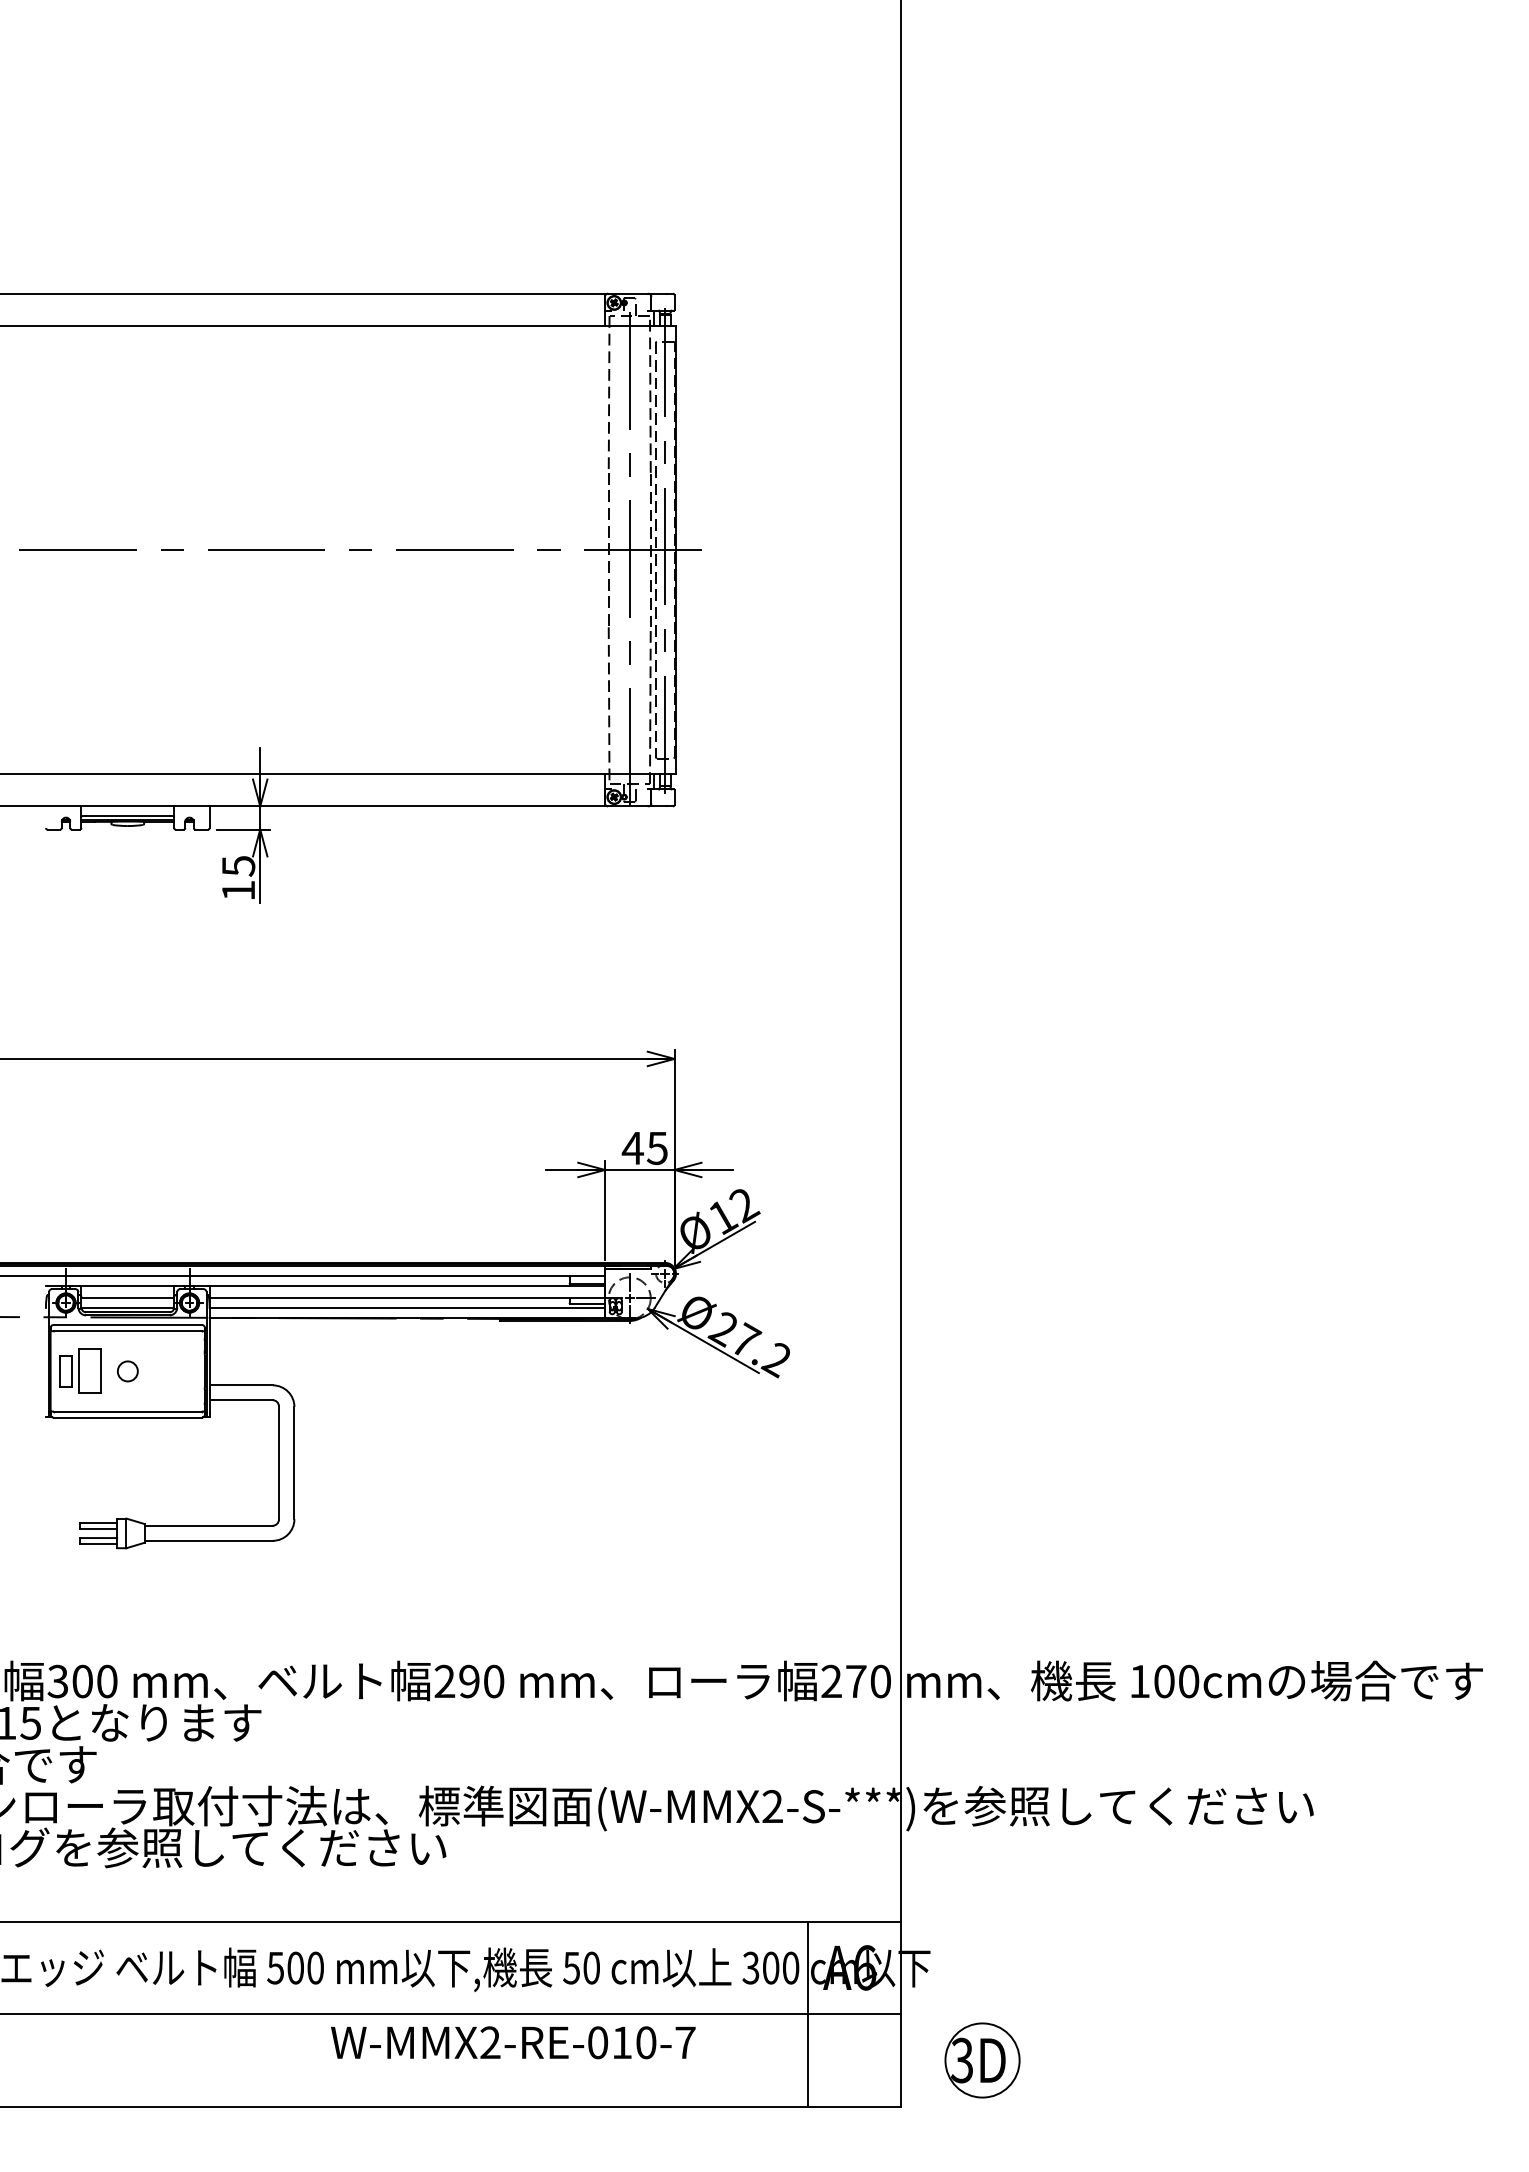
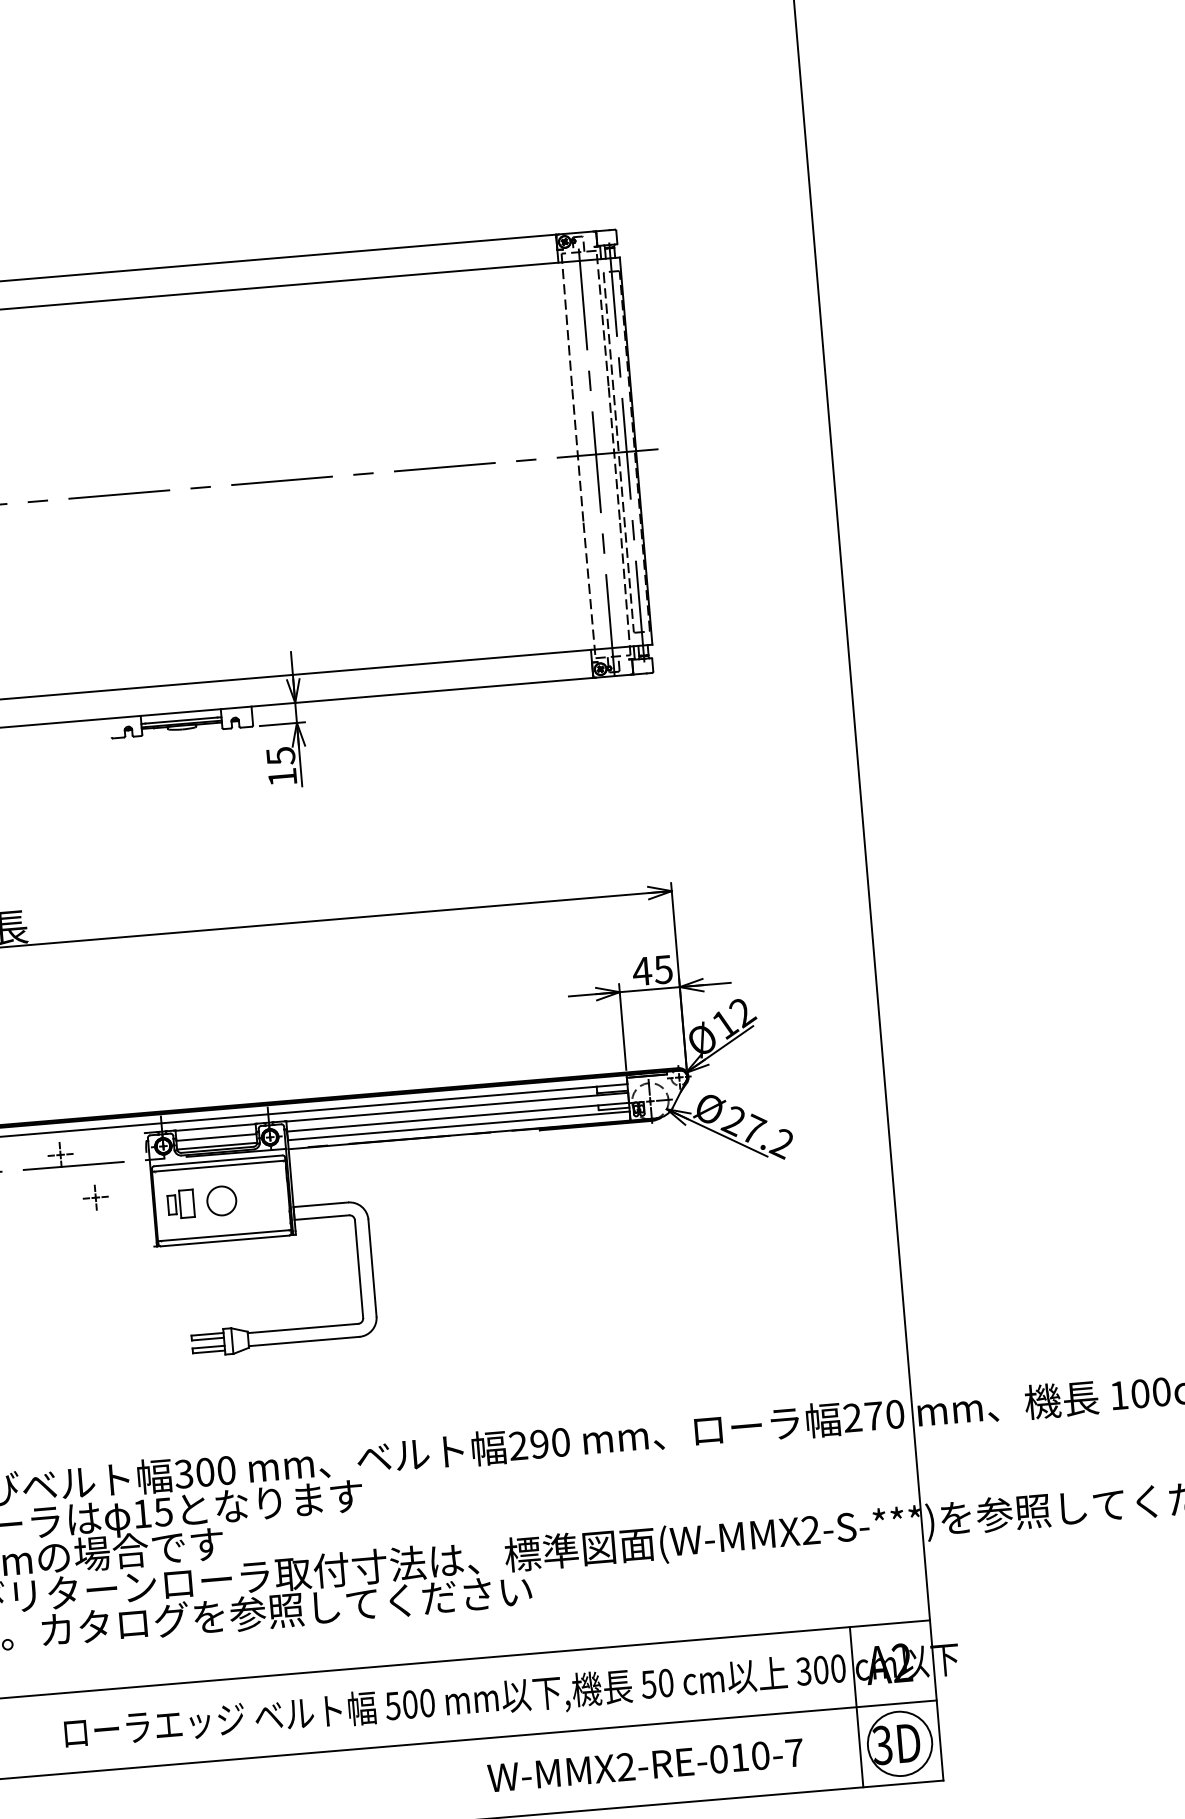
part: (80, 1371) -> (180, 1204), size x0.71
circle: (127, 1371) -> (221, 1201), size x1.67
text: (865, 1967) -> (902, 1662), A6 -> A2
text: (513, 2042) -> (645, 1765), moved
part: (982, 2060) -> (900, 1743), moved

